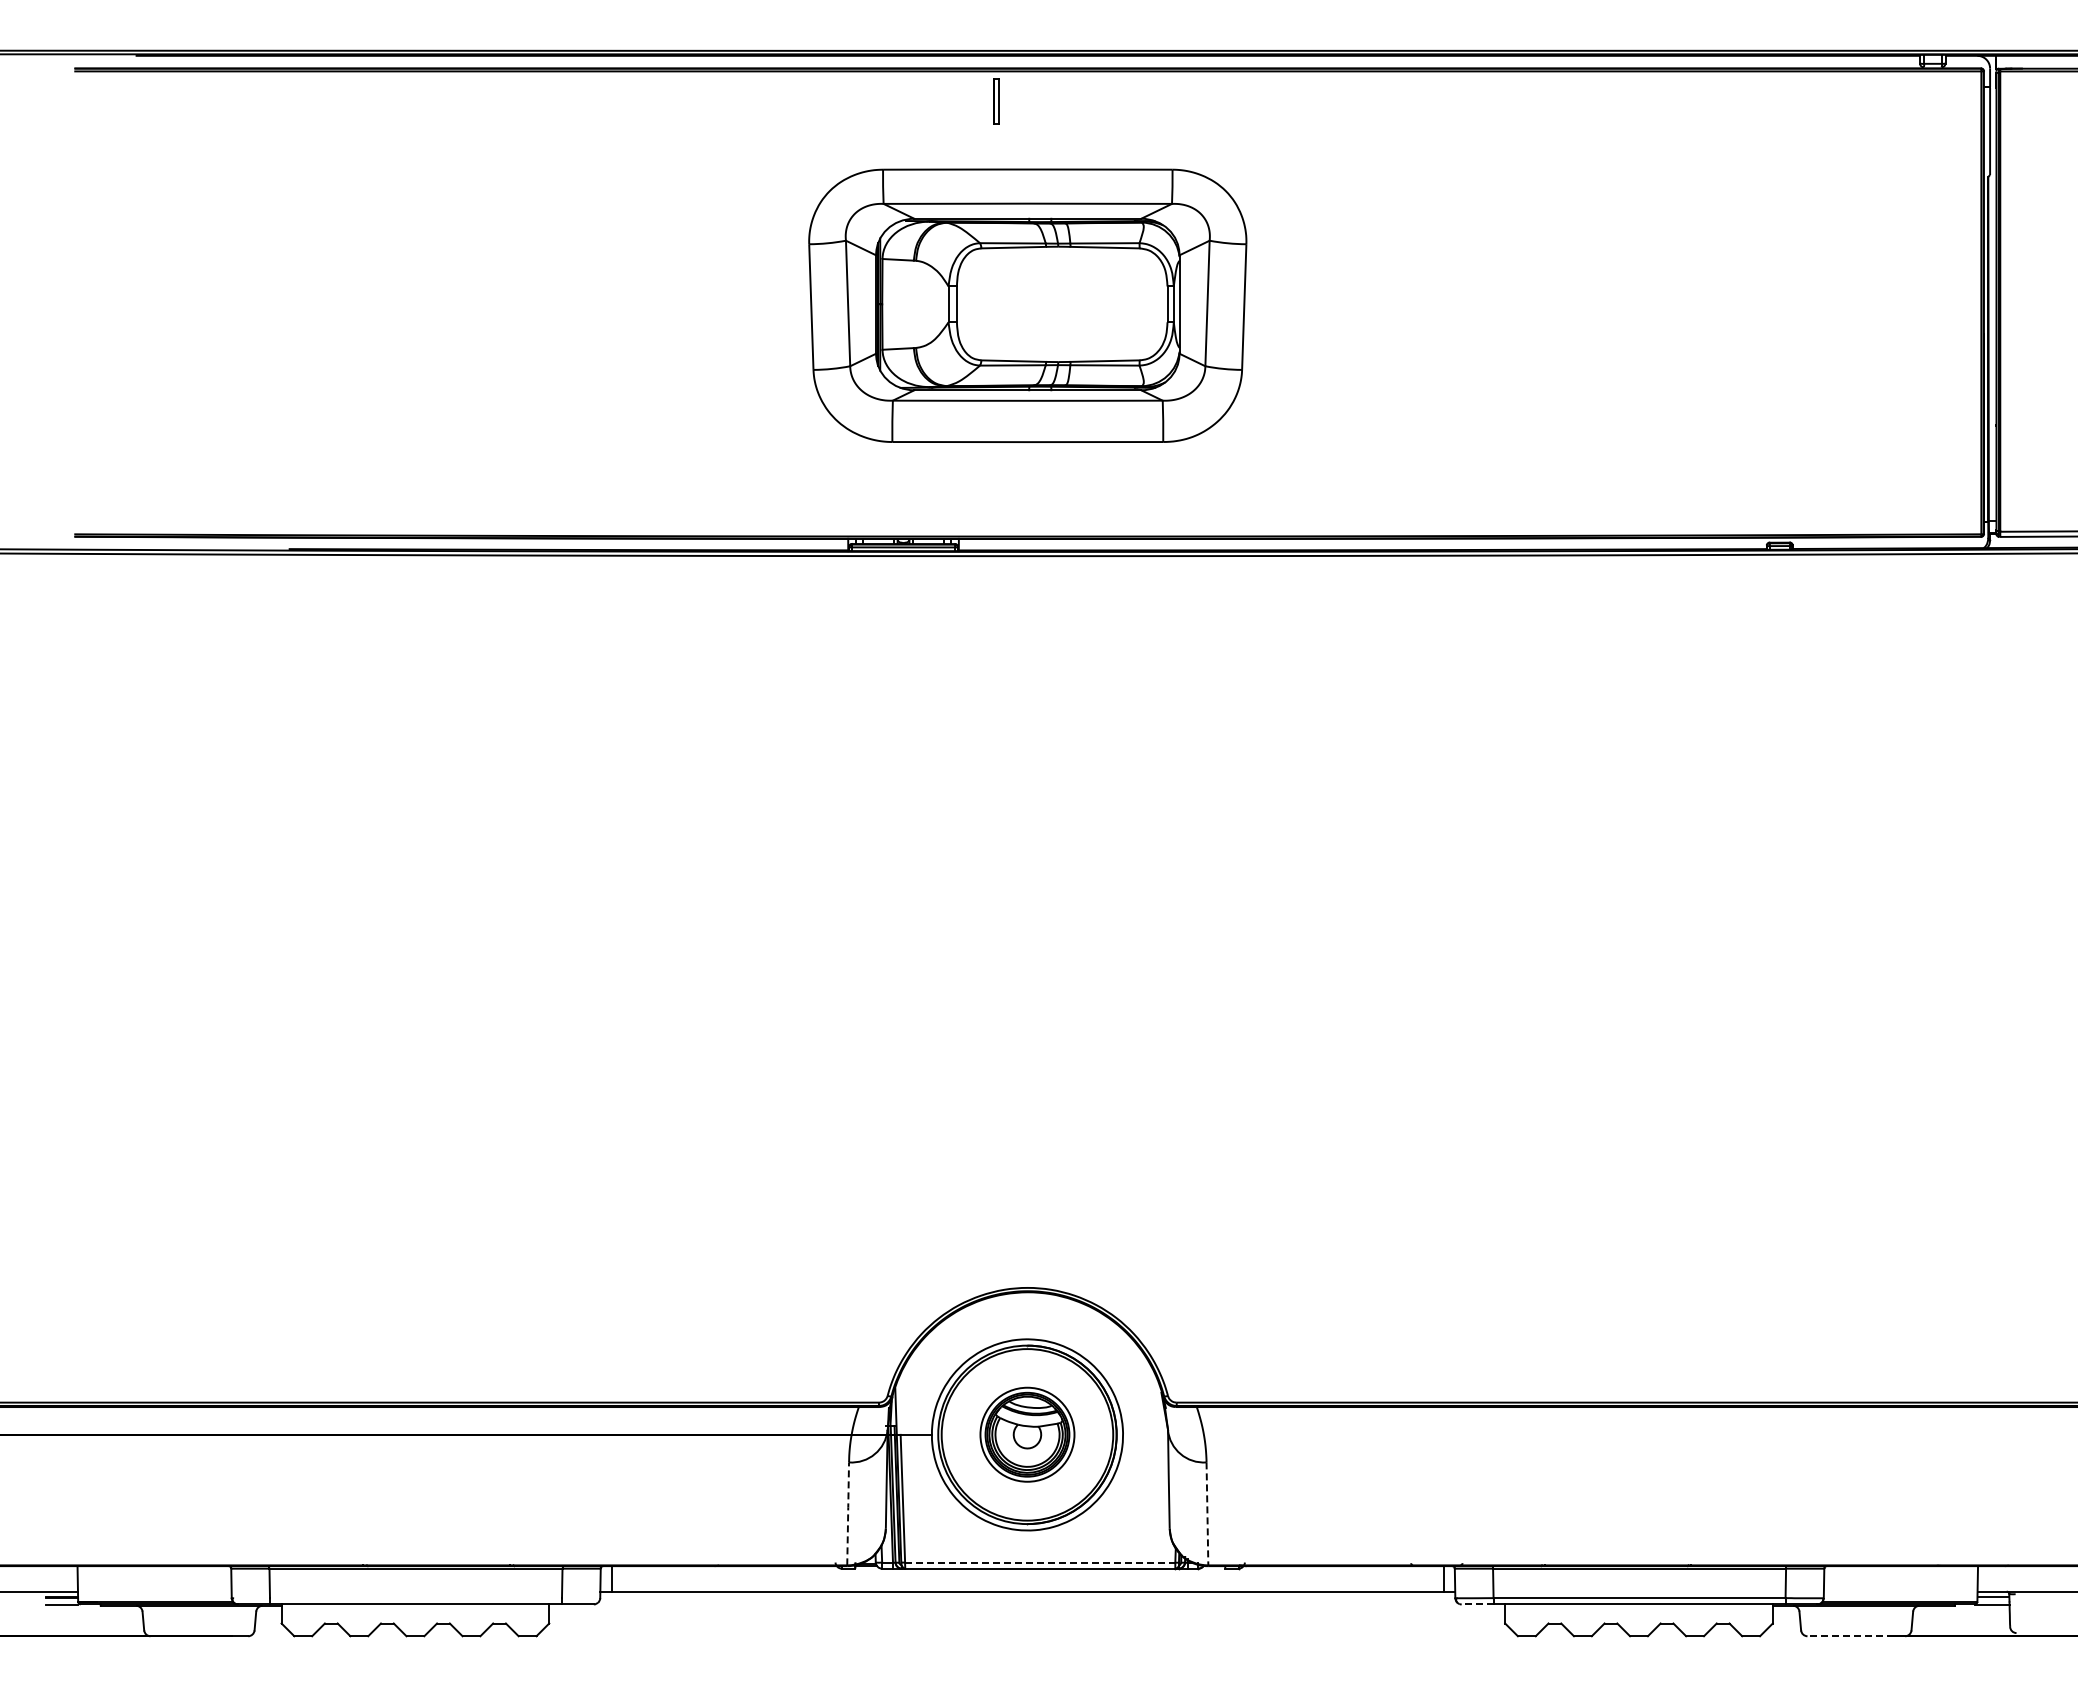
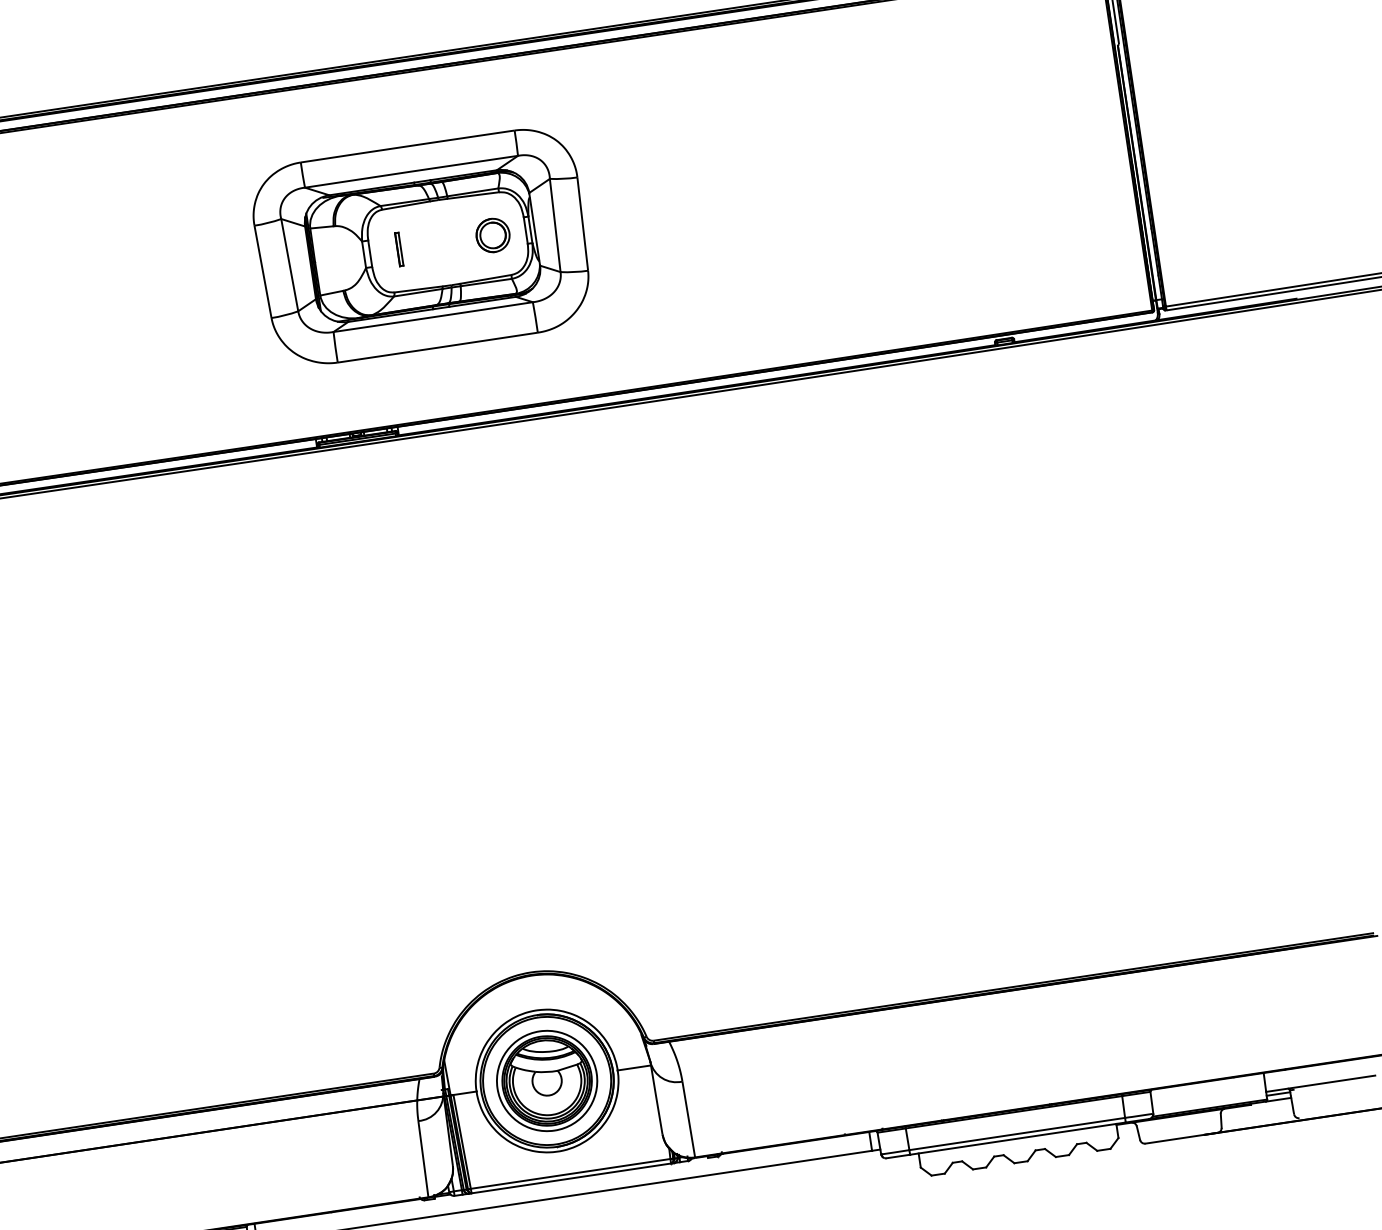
part: (996, 101) -> (399, 249), moved
part: (1123, 304) -> (493, 235), added
part: (1027, 1434) -> (547, 1080), size x1.43
line: (1145, 1434) -> (634, 1067), added
line: (848, 1512) -> (423, 1158), dashed -> solid
line: (1207, 1515) -> (689, 1120), dashed -> solid
line: (1040, 1562) -> (570, 1173), dashed -> solid
line: (1477, 1604) -> (898, 1156), dashed -> solid
line: (1856, 1636) -> (1181, 1138), dashed -> solid

